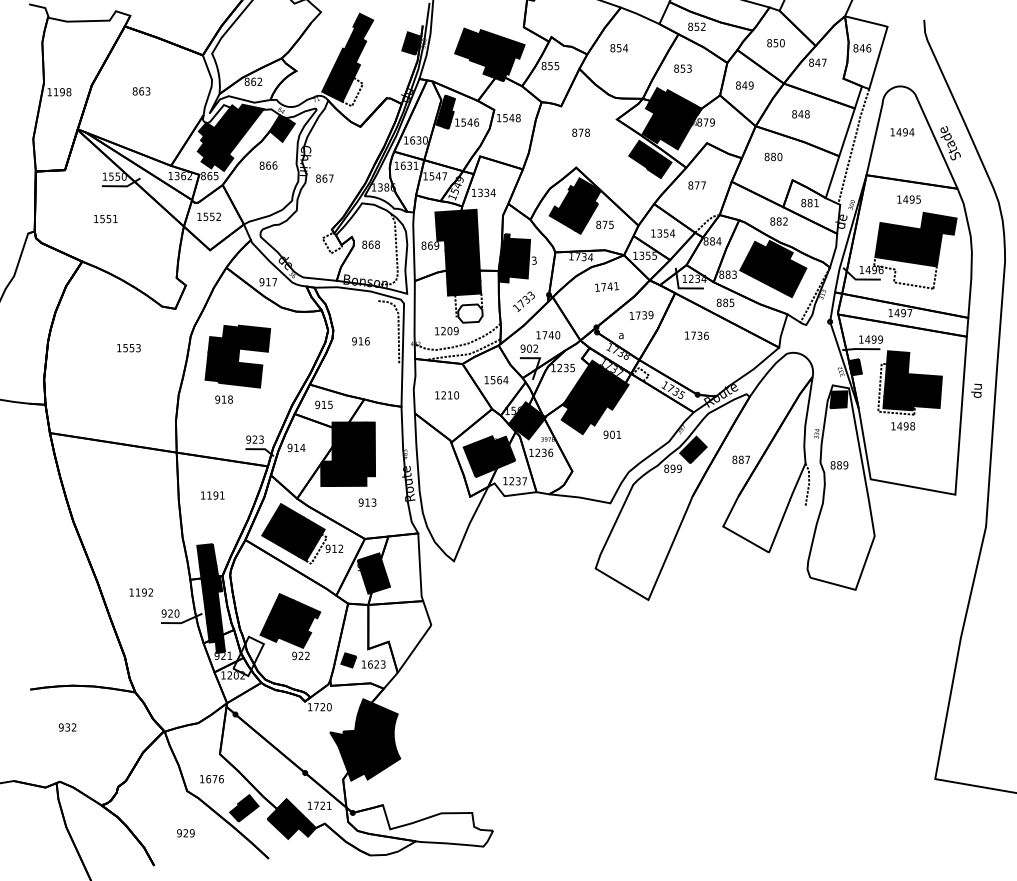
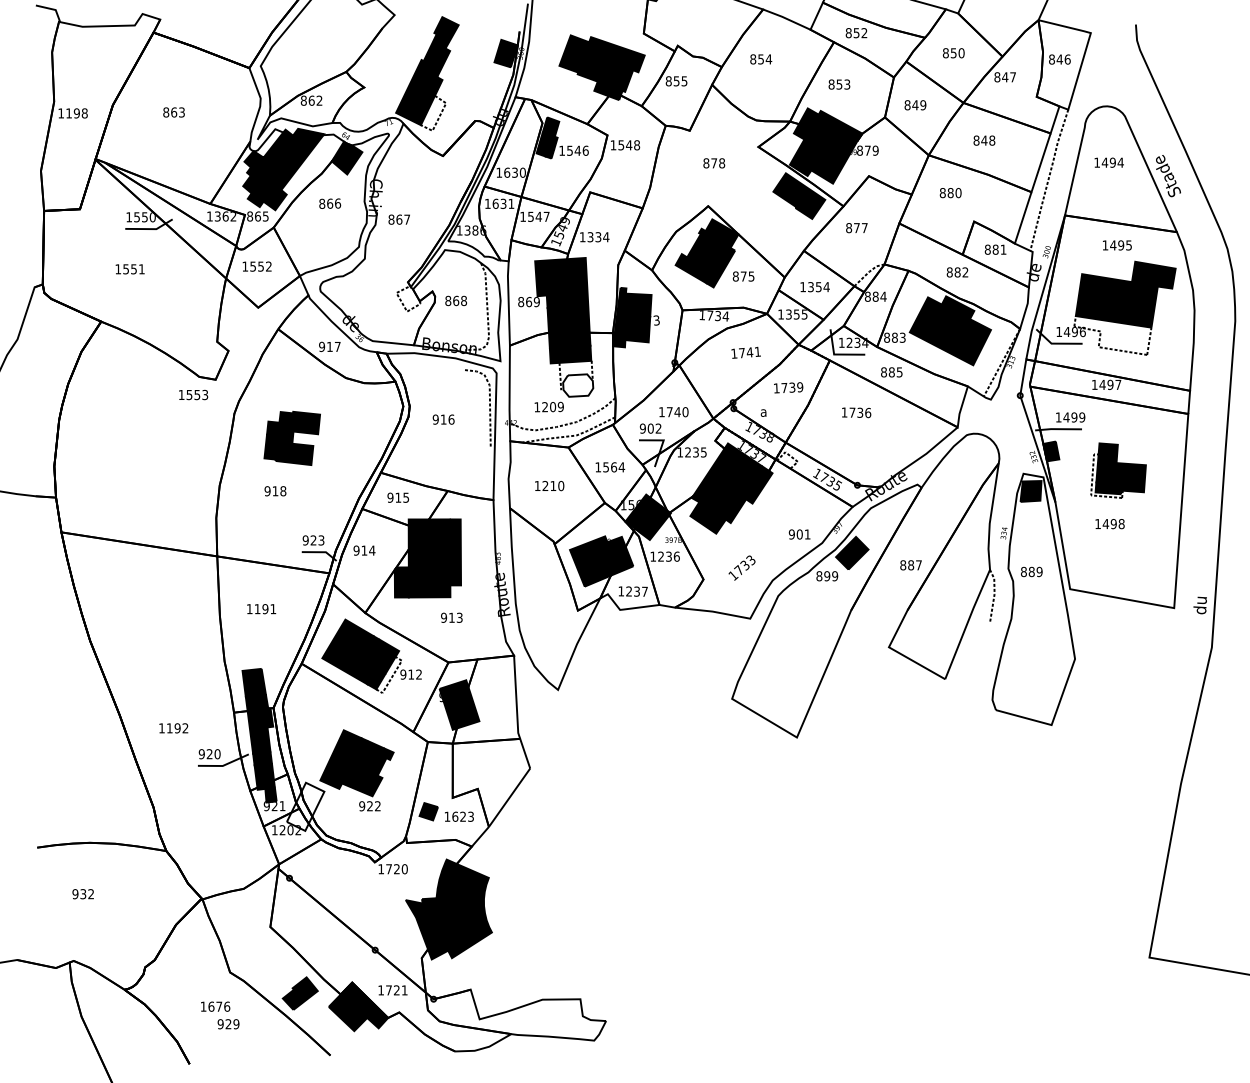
text: (523, 301) -> (741, 567), moved
text: (128, 347) -> (193, 394), moved
part: (237, 356) -> (291, 438), size x0.7
part: (910, 382) -> (1118, 470), size x0.7
text: (975, 390) -> (1199, 605), moved
text: (612, 434) -> (799, 534), moved
text: (211, 778) -> (215, 1006), moved

